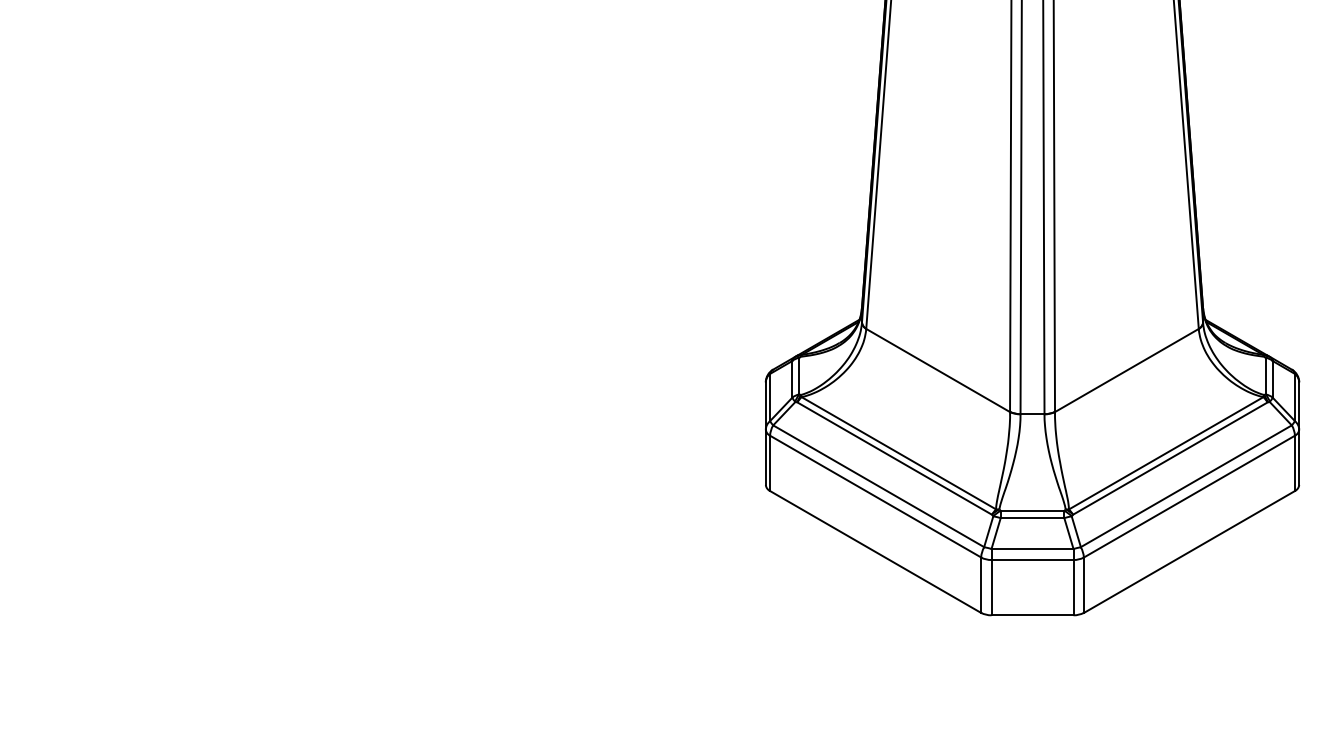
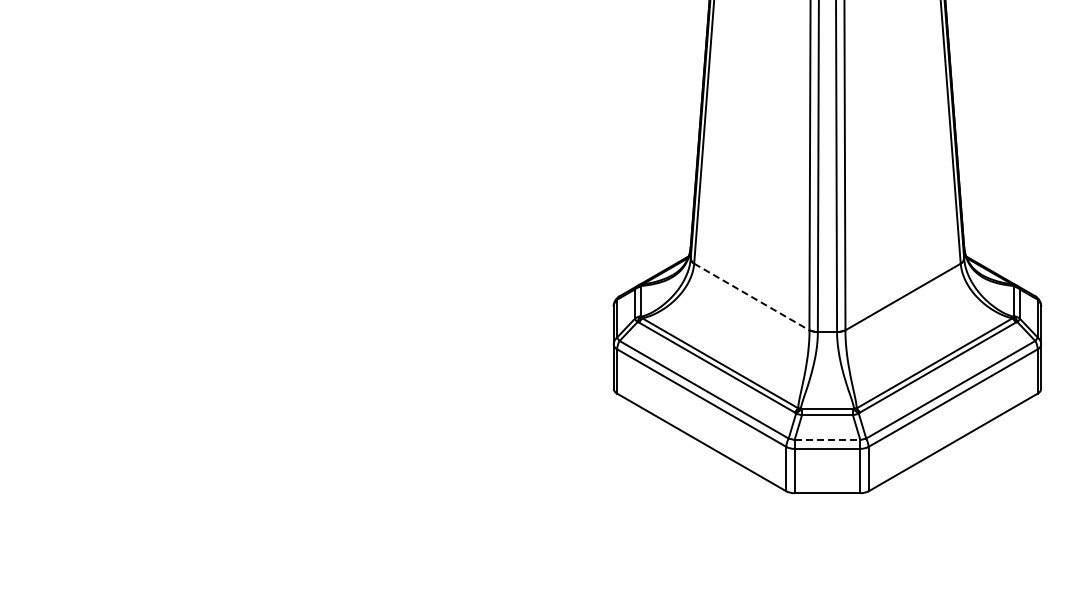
line: (937, 371) -> (751, 297), solid -> dashed
line: (1032, 548) -> (827, 439), solid -> dashed

